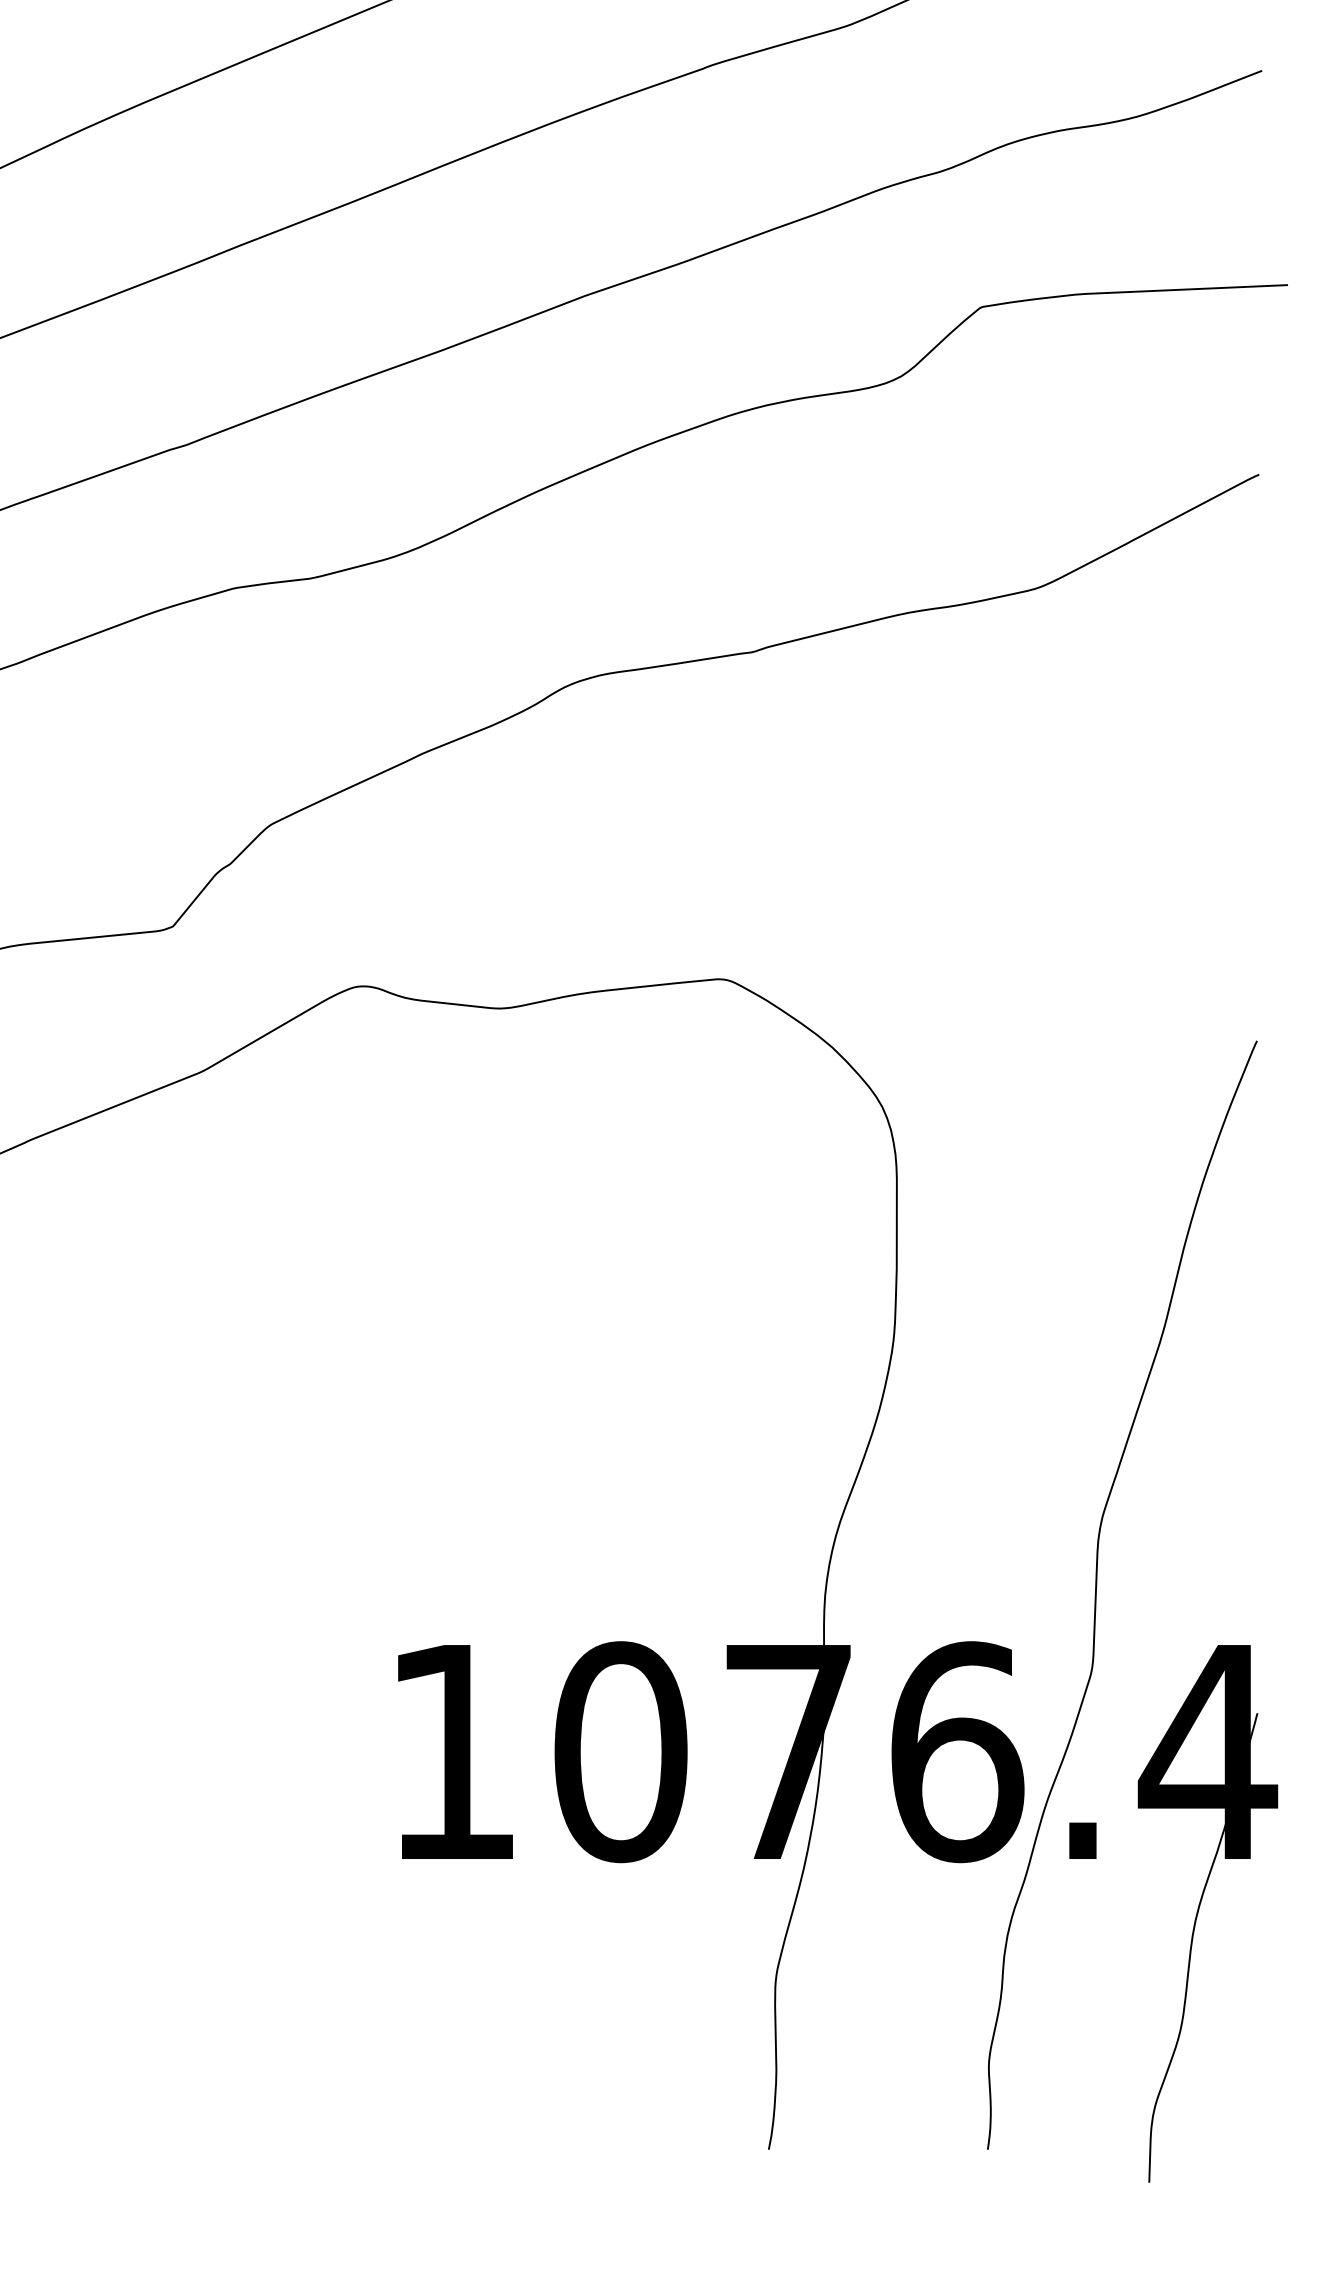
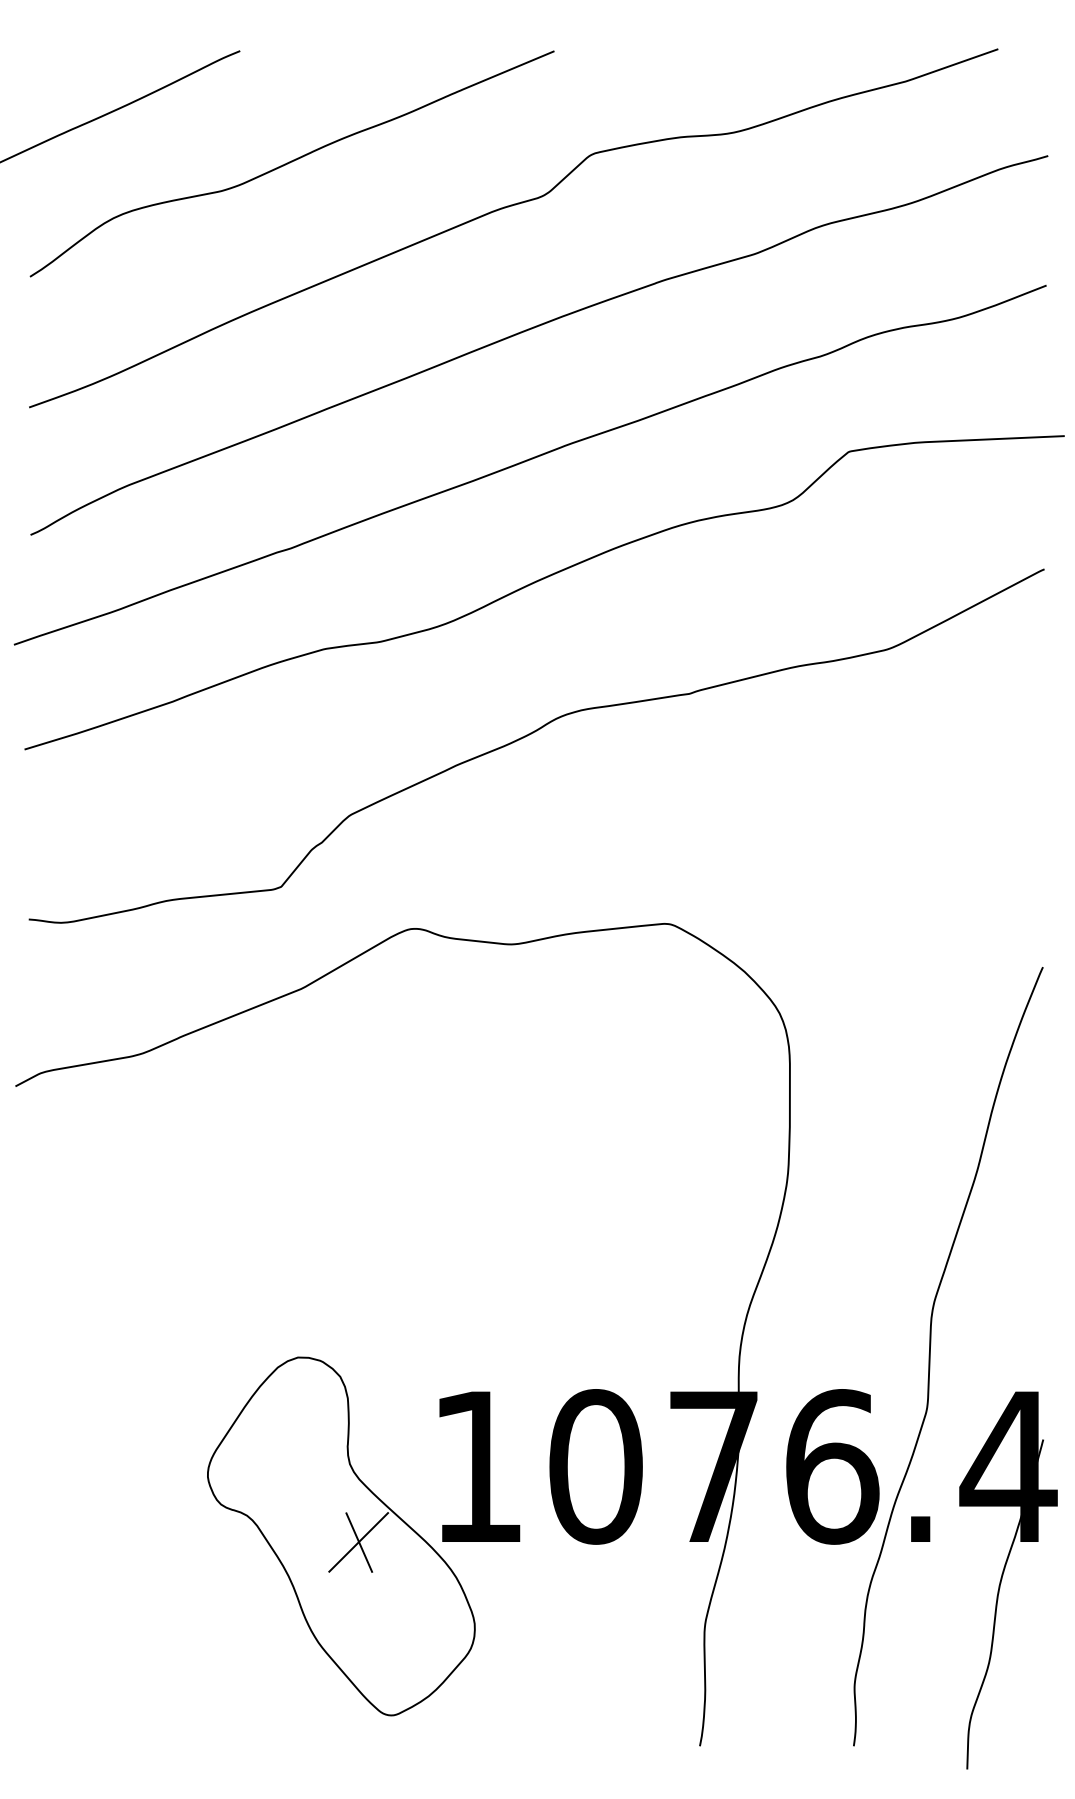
part: (258, 1851) -> (341, 1536), added

